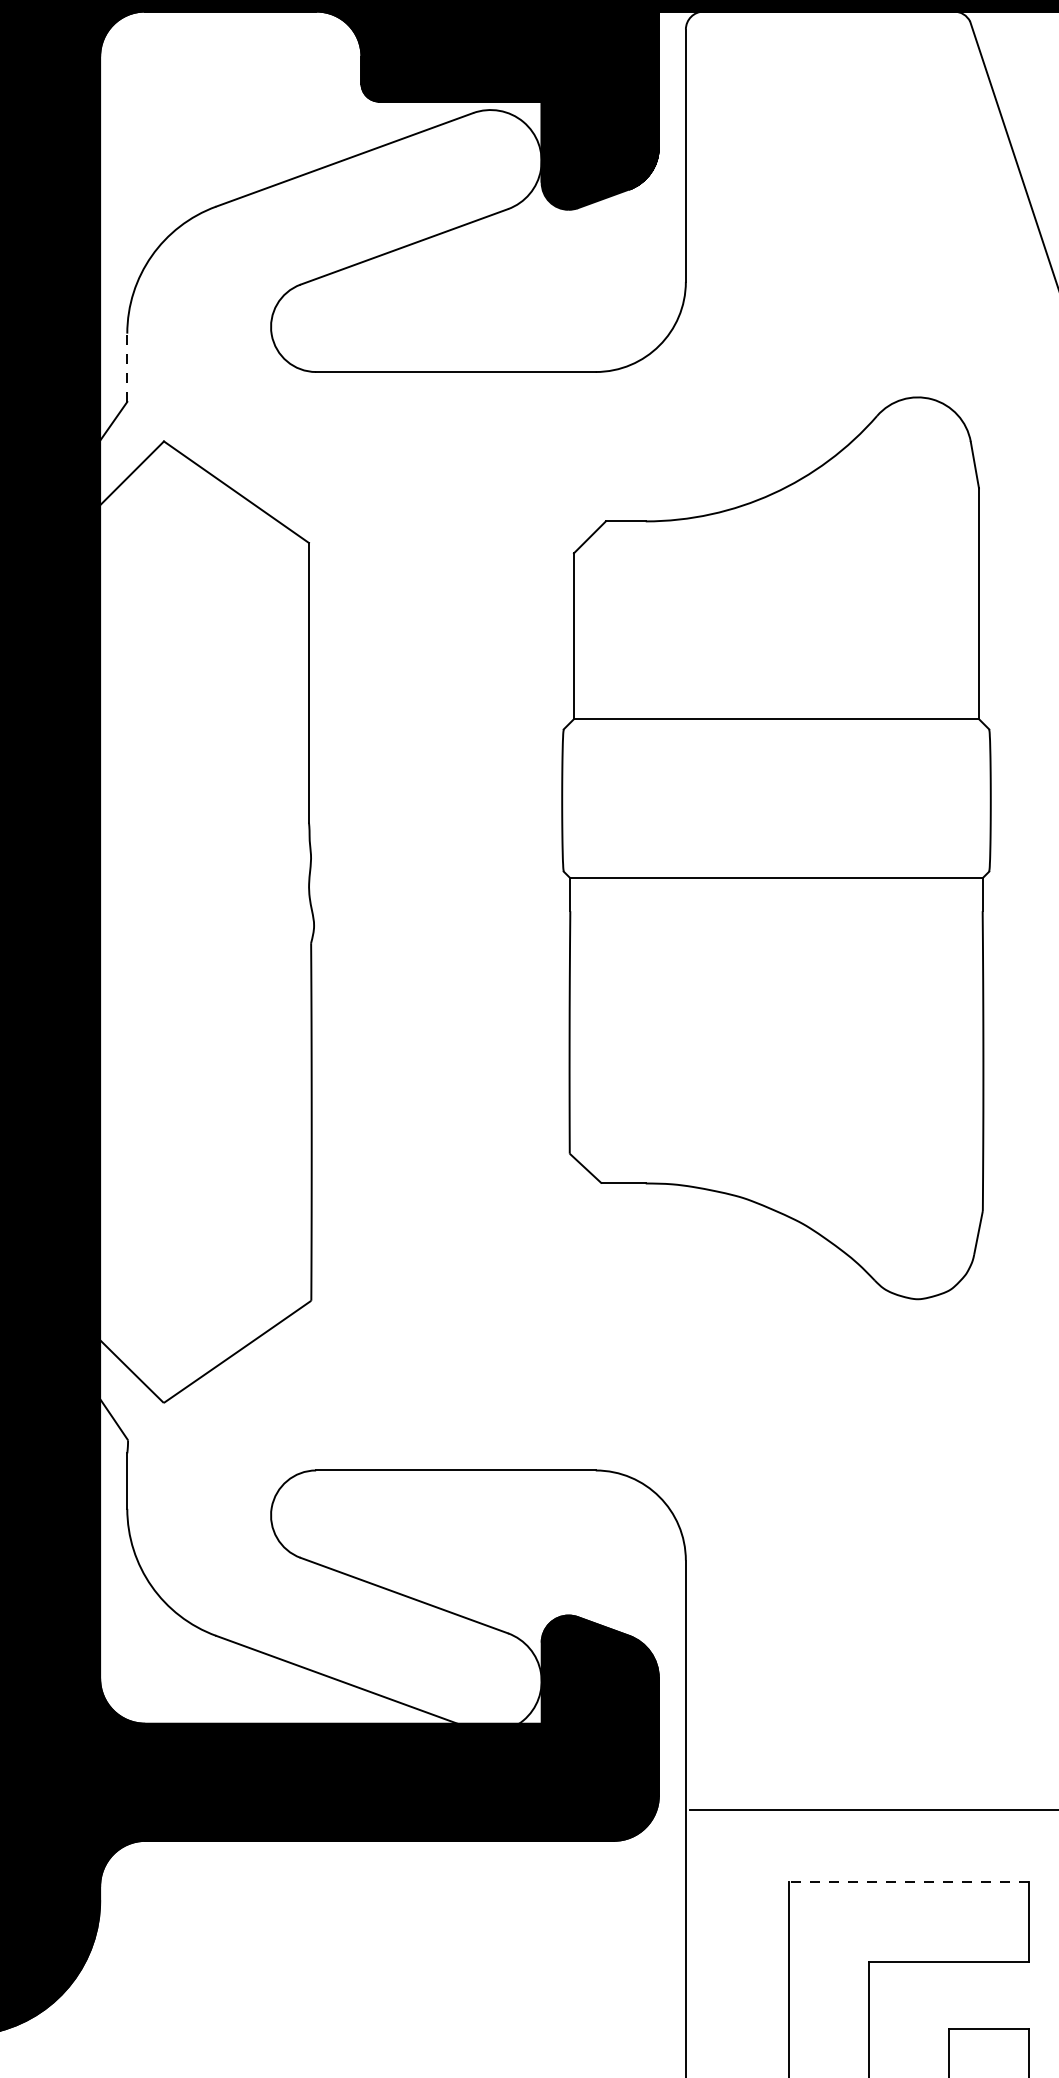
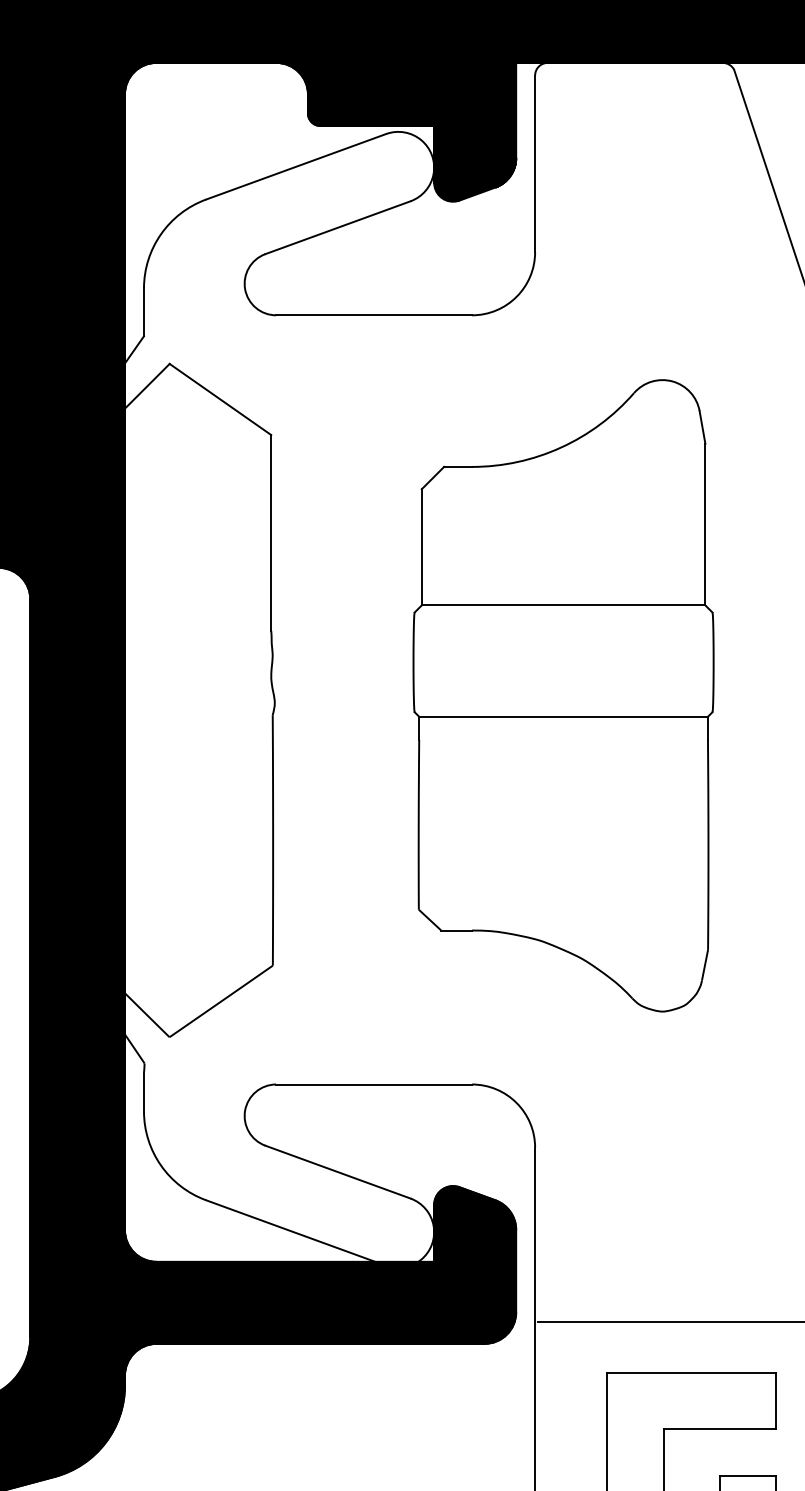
line: (126, 367) -> (143, 312), dashed -> solid
part: (776, 847) -> (563, 695), moved
line: (909, 1881) -> (691, 1372), dashed -> solid

